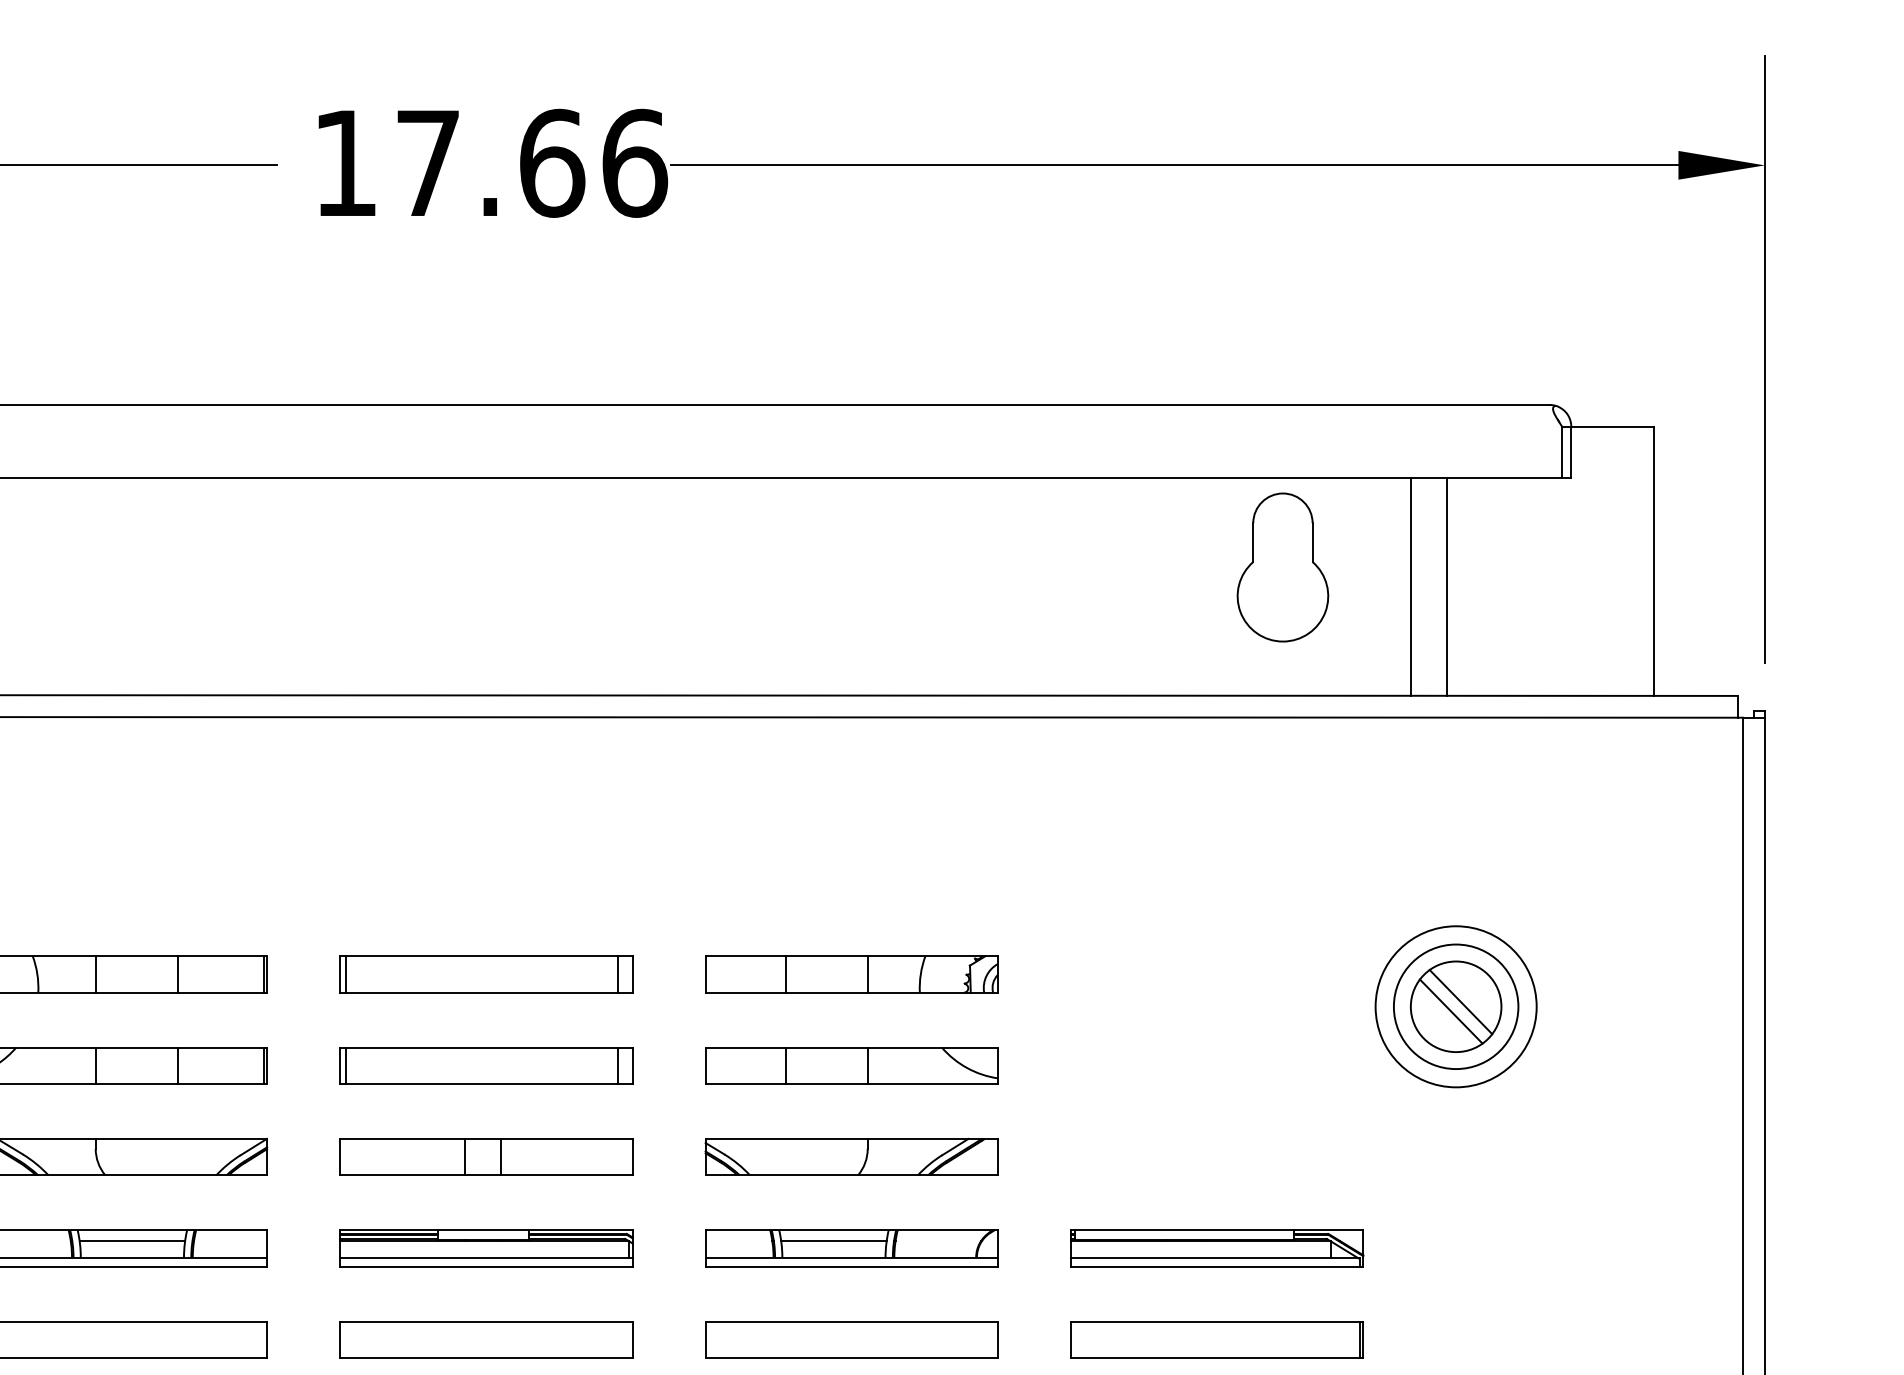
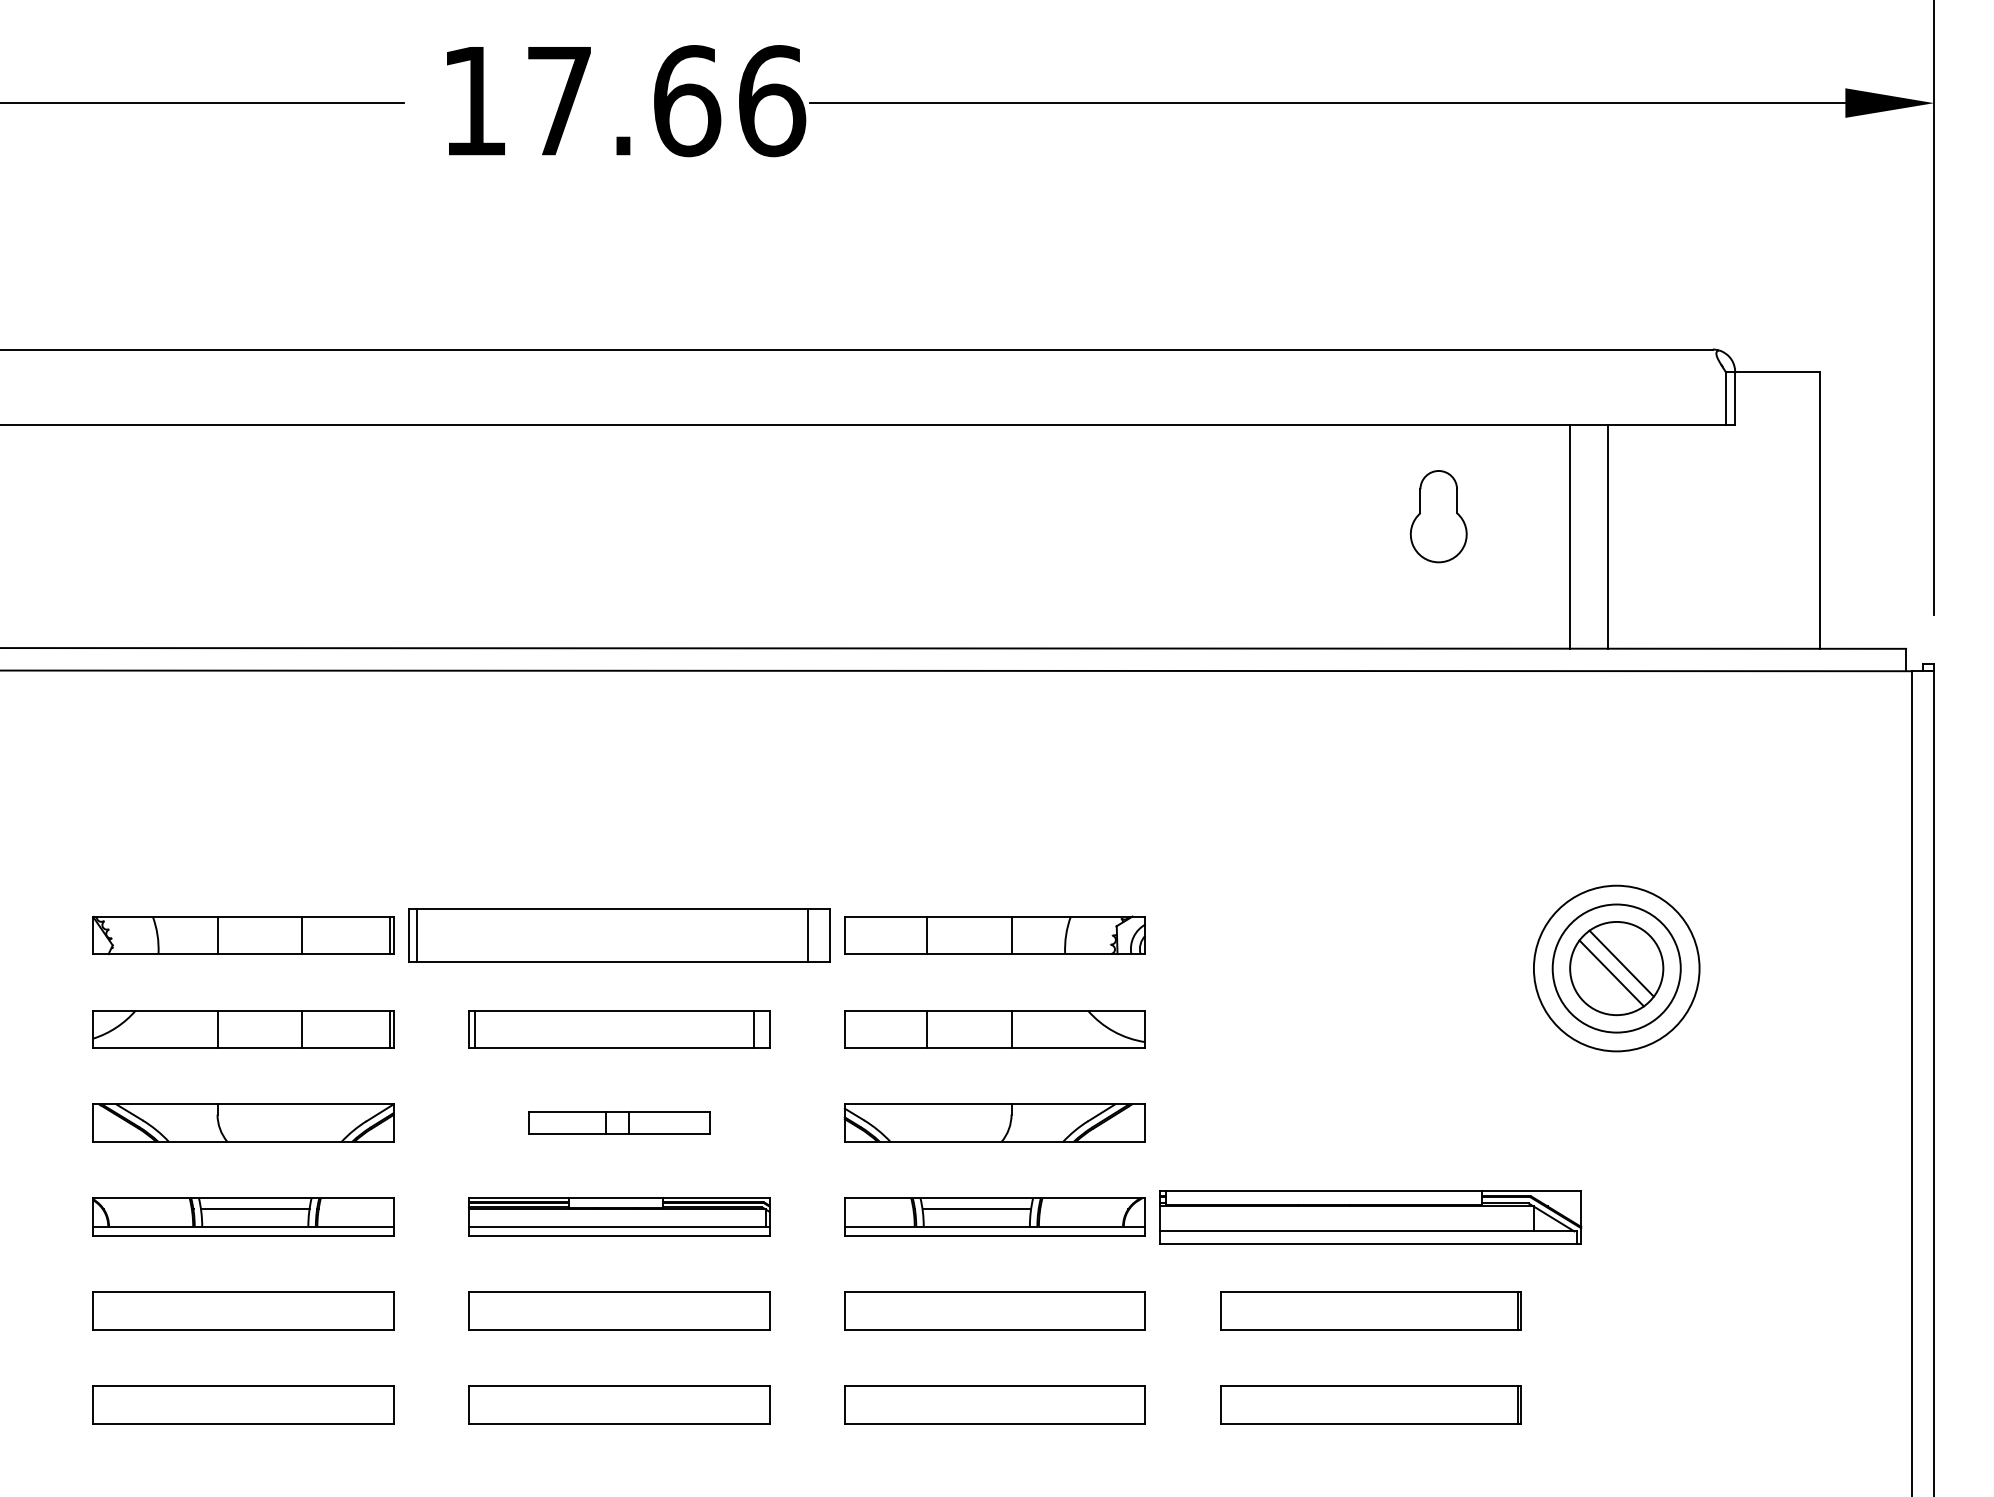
part: (1282, 567) -> (1438, 516), size x0.6
part: (486, 974) -> (619, 935), size x1.4
part: (486, 1156) -> (619, 1122), size x0.6
part: (1217, 1247) -> (1371, 1216), size x1.4

